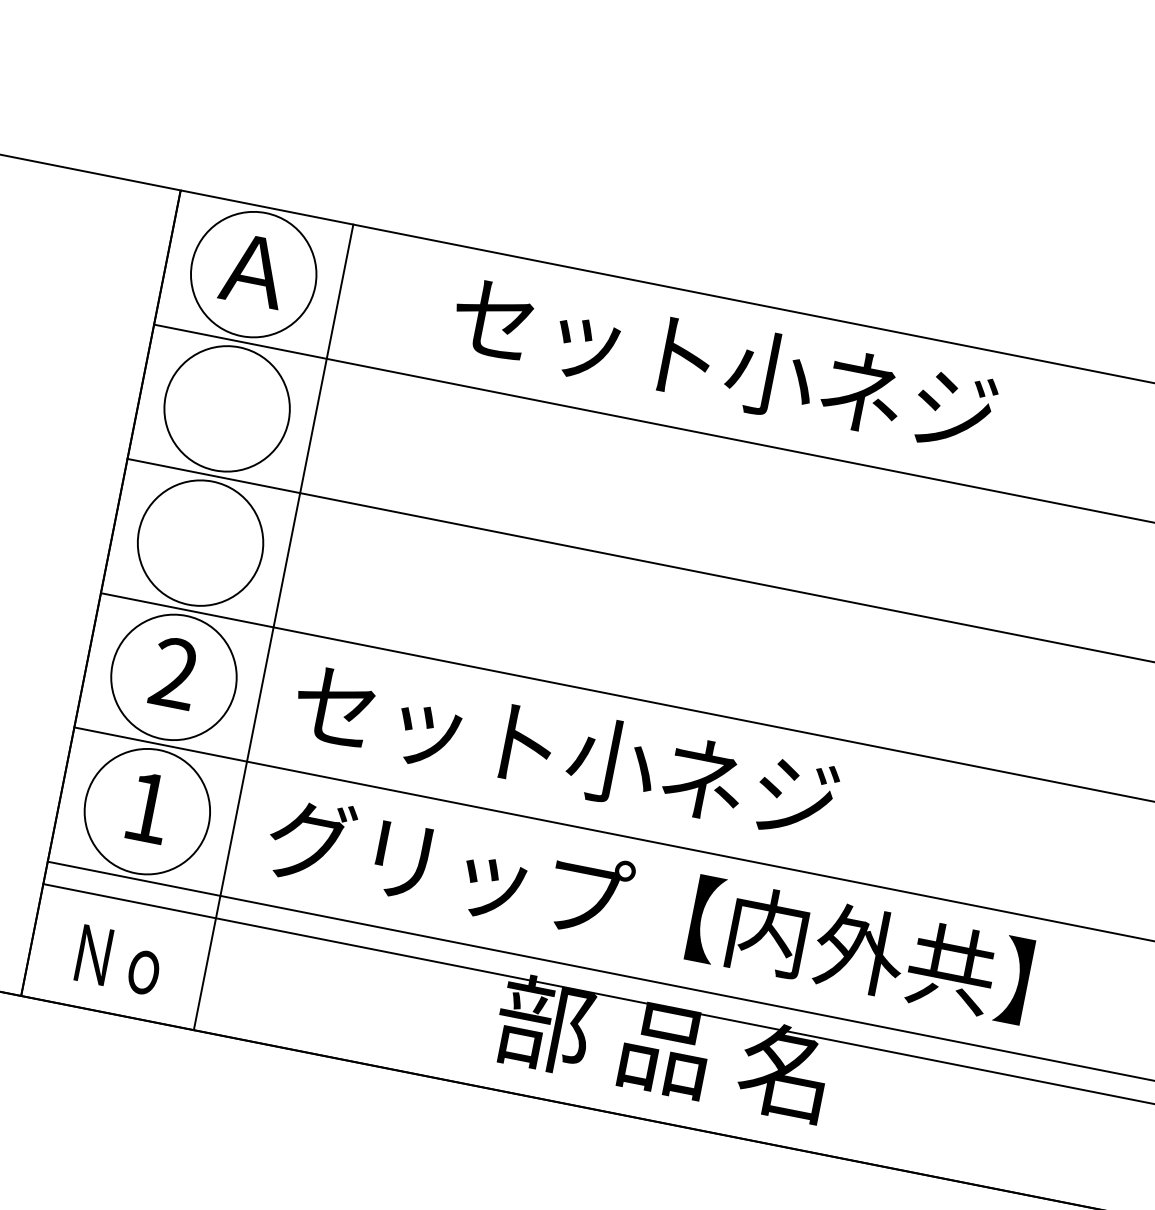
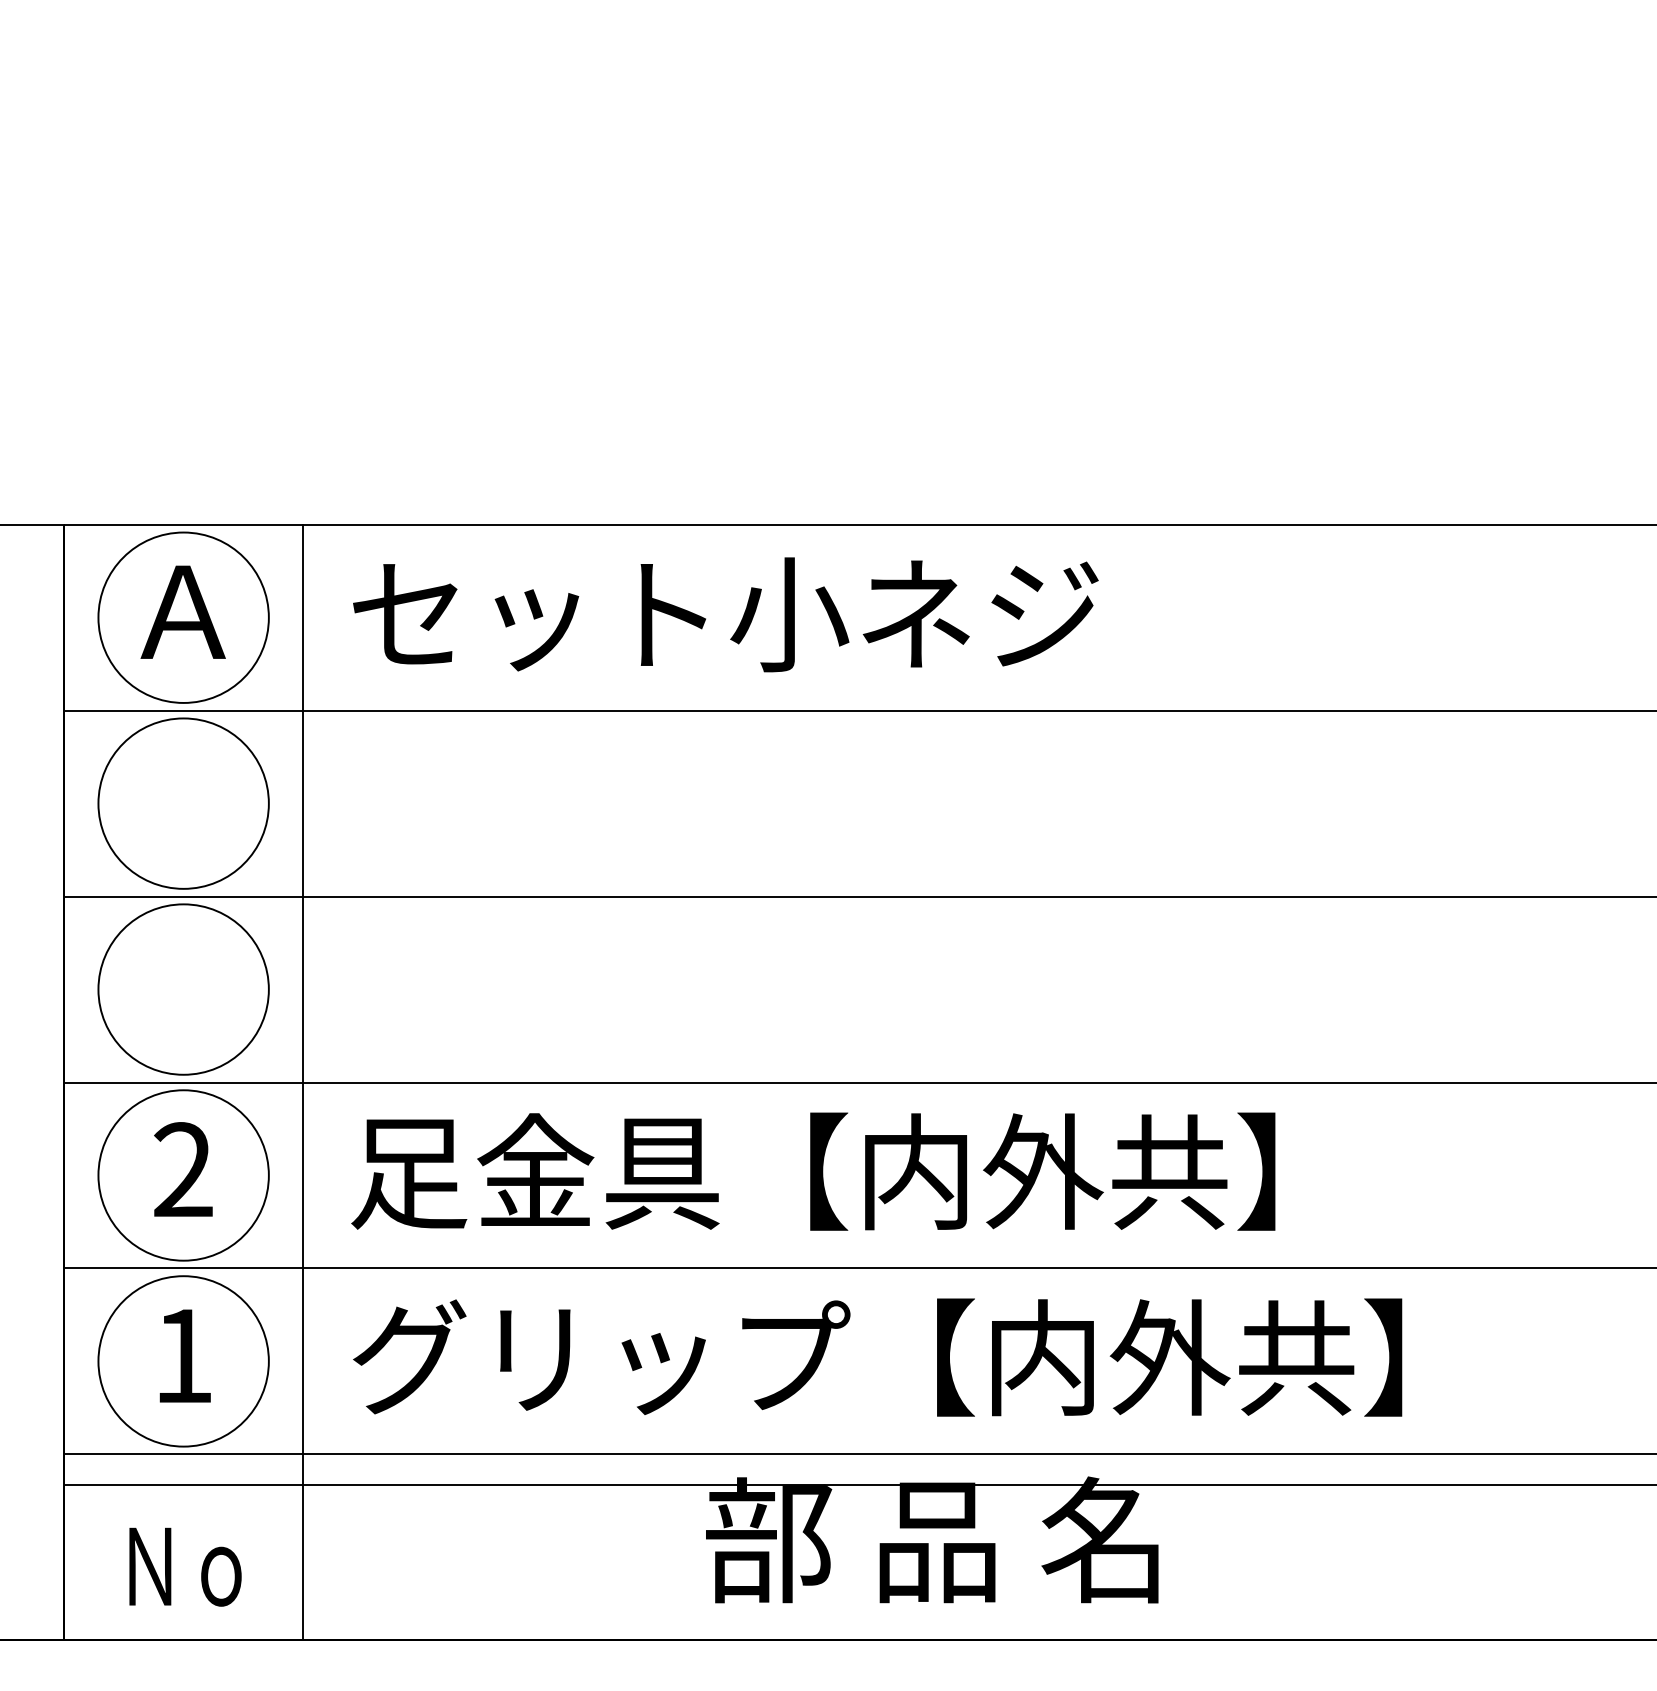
text: (724, 365) -> (725, 614), moved
text: (629, 764) -> (813, 1171), セット小ネジ -> 足金具【内外共】

